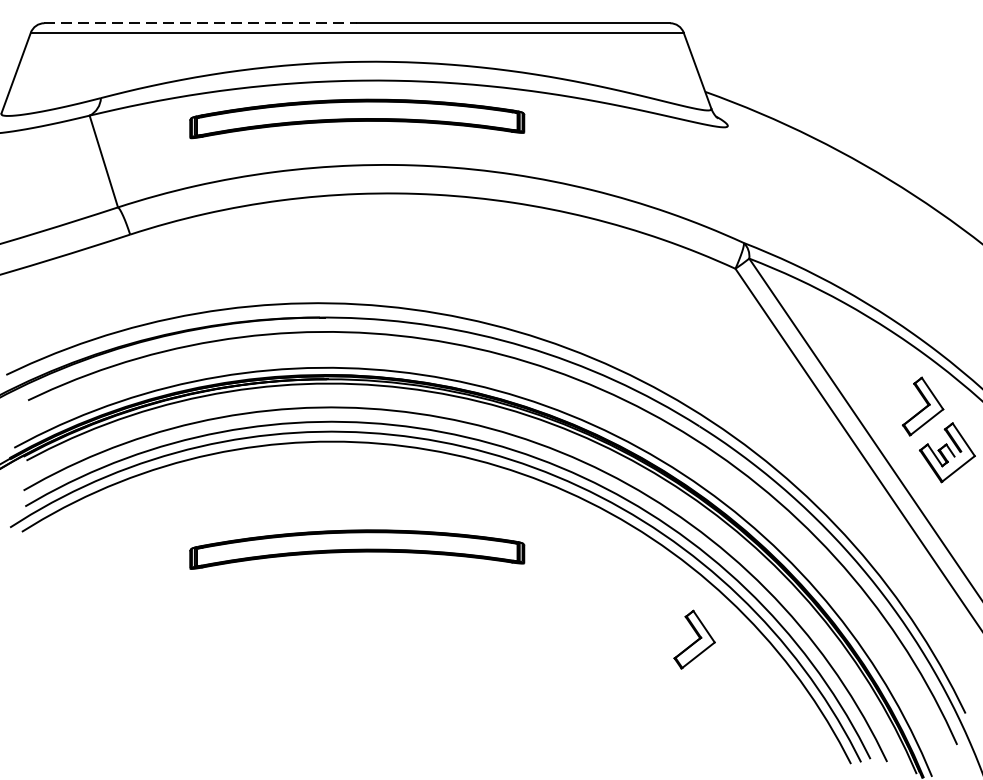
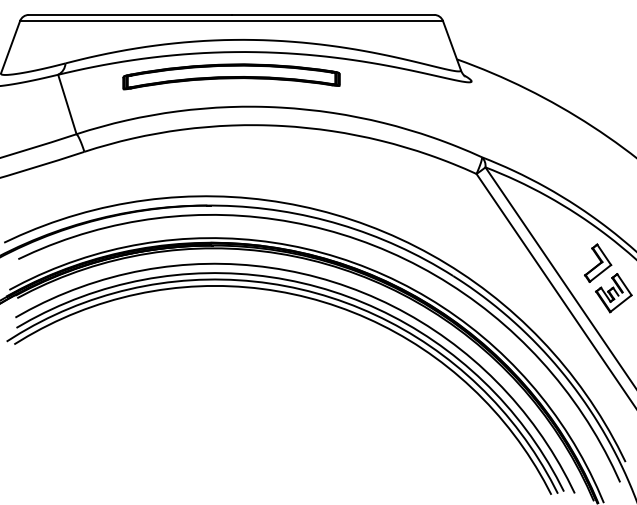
line: (201, 22) -> (130, 14), dashed -> solid
part: (357, 549) -> (231, 355), removed
part: (695, 638) -> (450, 413), removed

